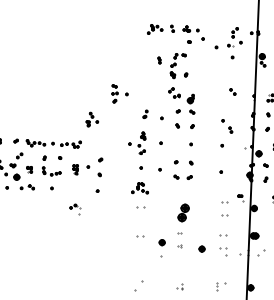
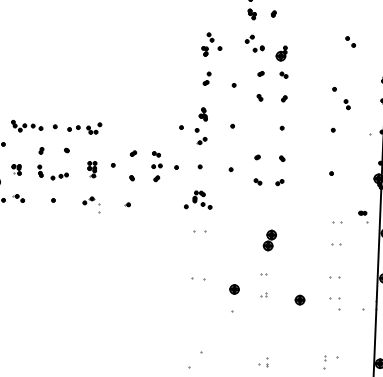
part: (119, 93) -> (164, 166), moved
part: (92, 119) -> (212, 44), moved
part: (75, 209) -> (92, 205), moved
part: (183, 212) -> (269, 239), size x0.71

